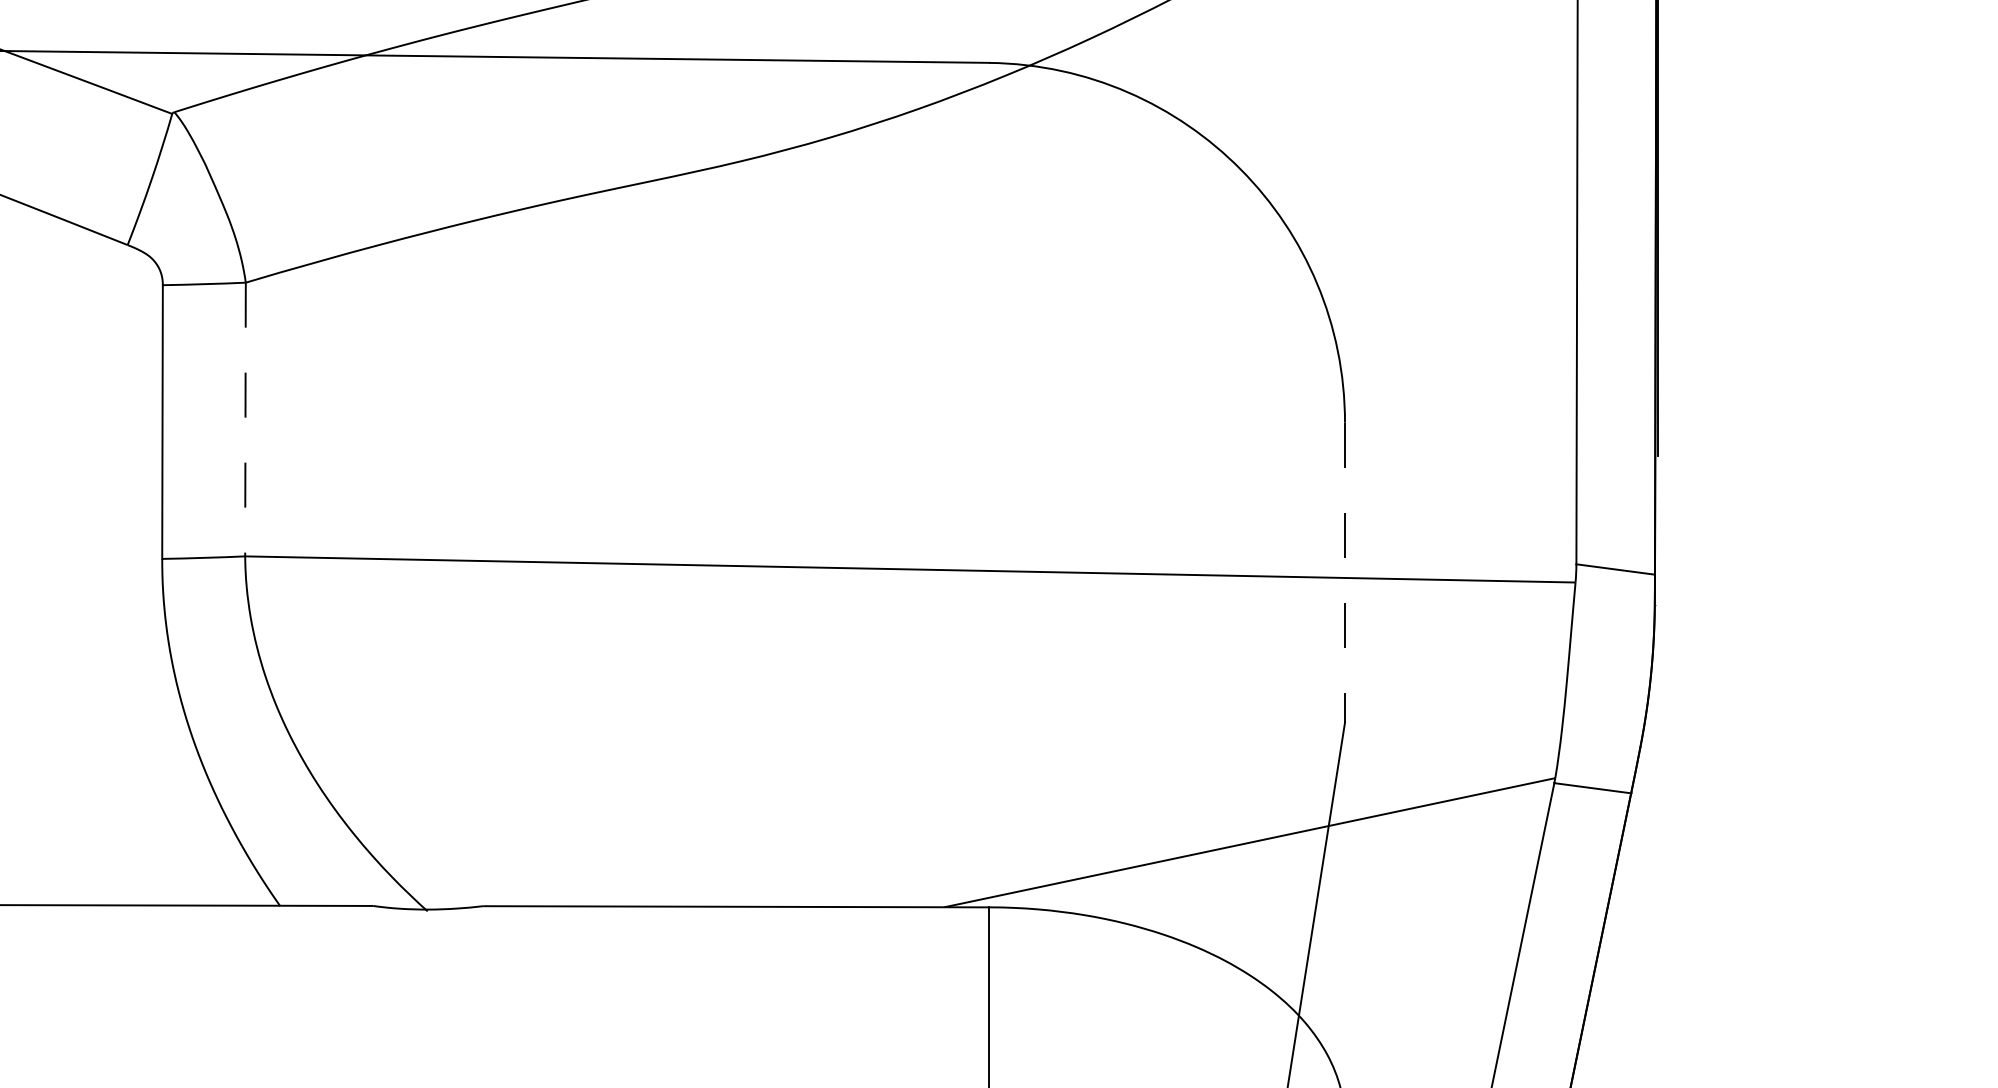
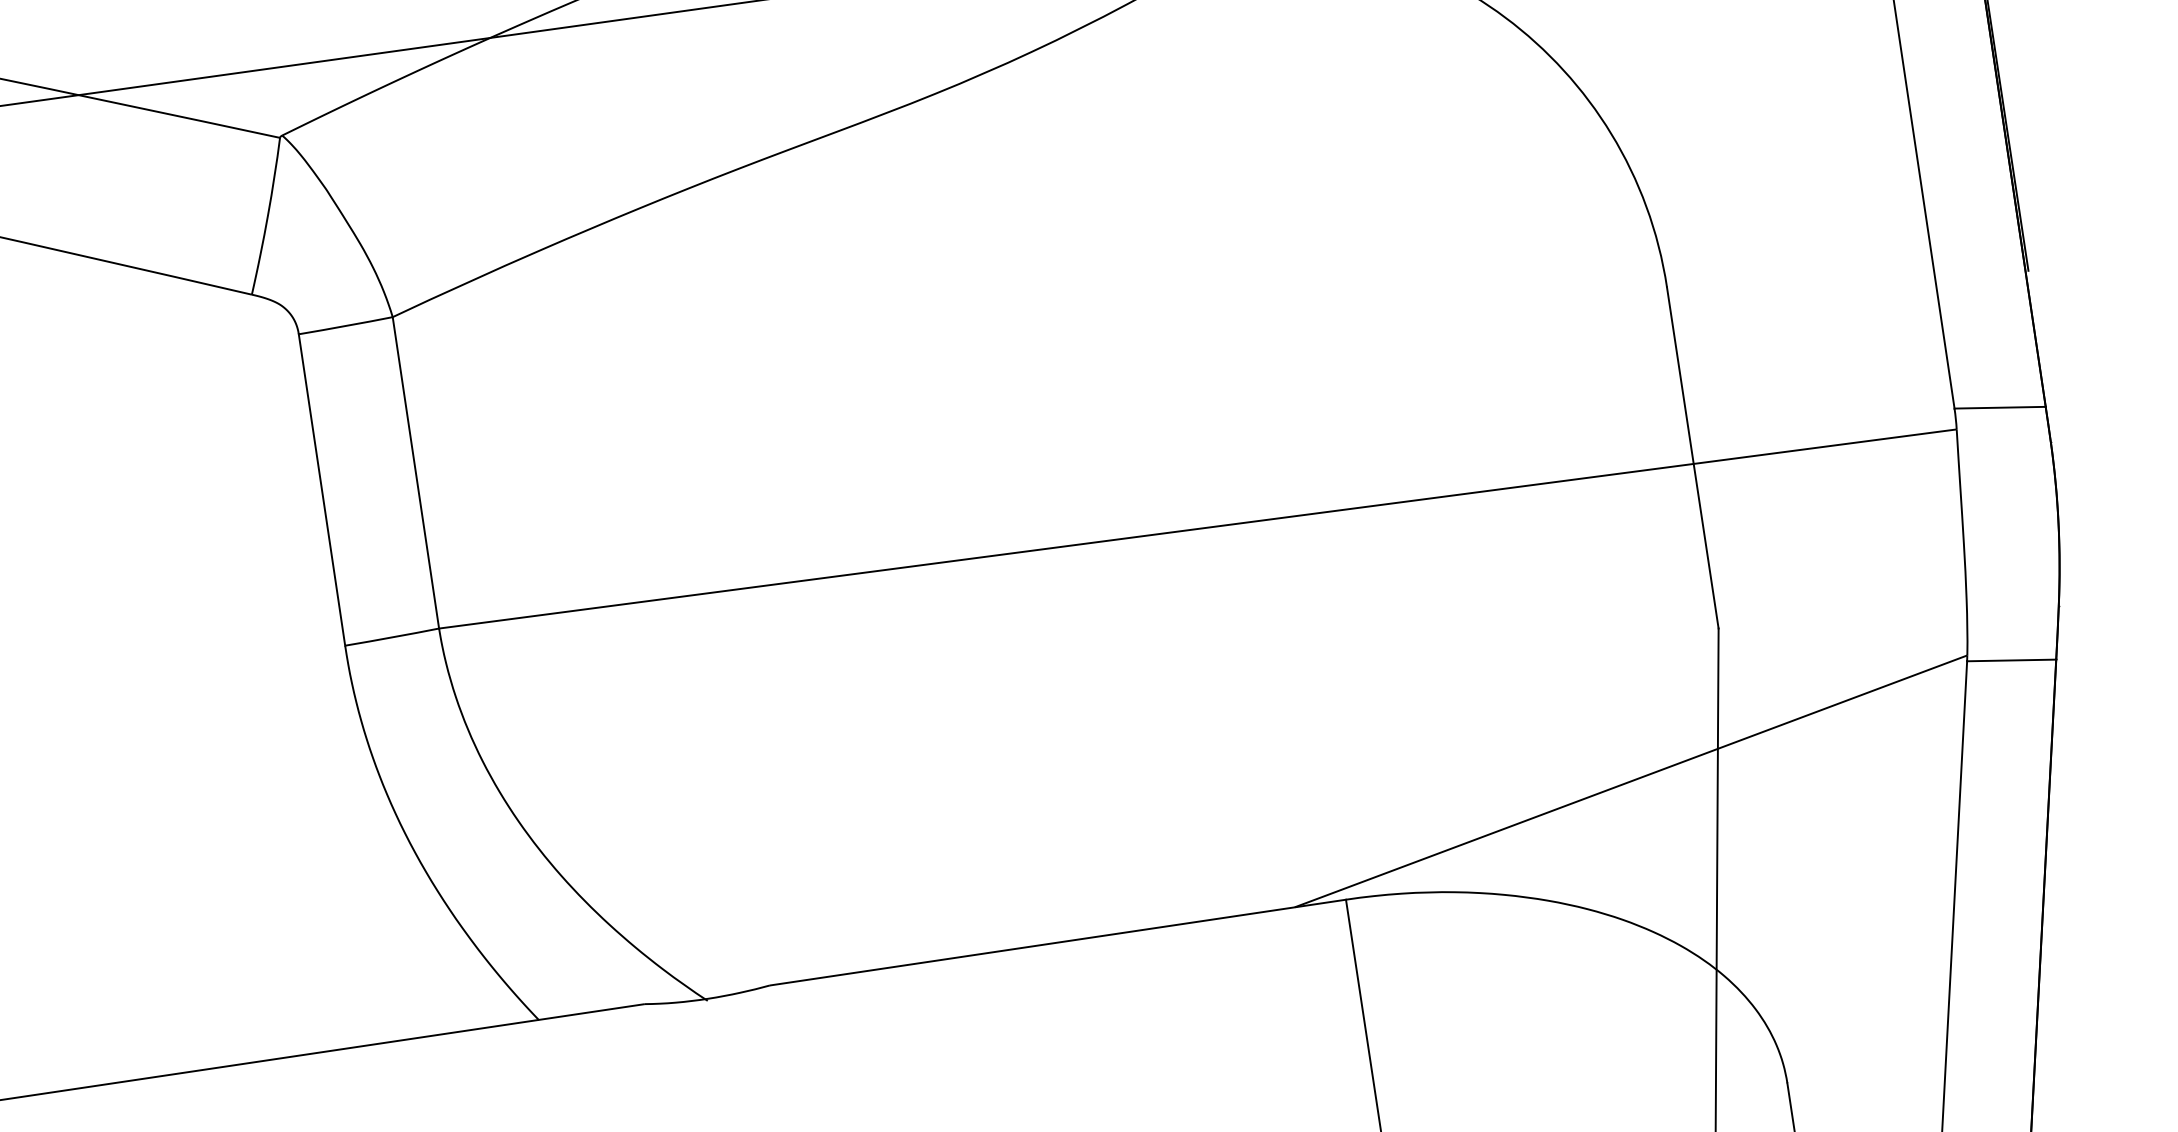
line: (245, 419) -> (415, 472), dashed -> solid
line: (1345, 572) -> (1693, 457), dashed -> solid

